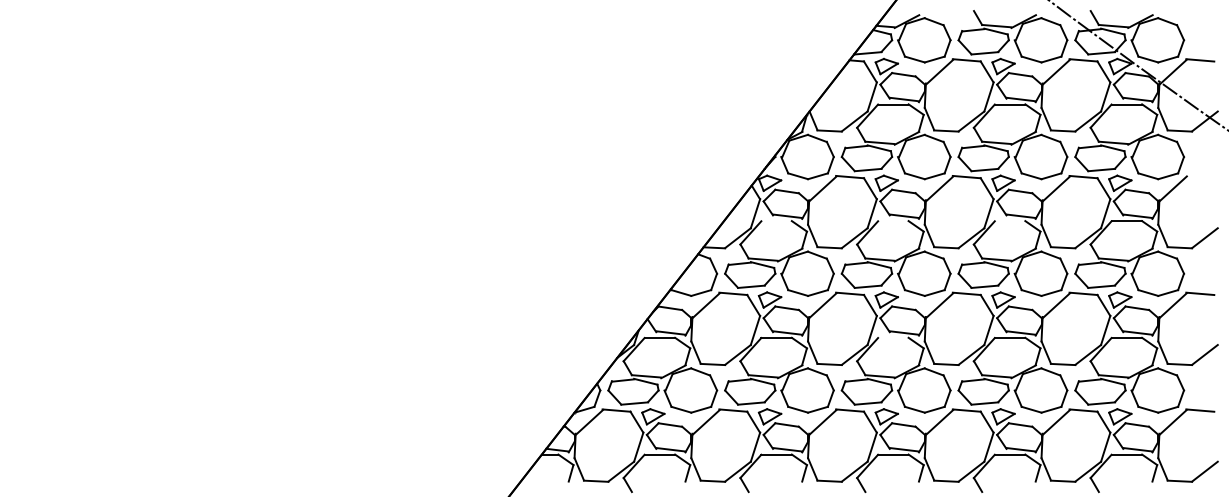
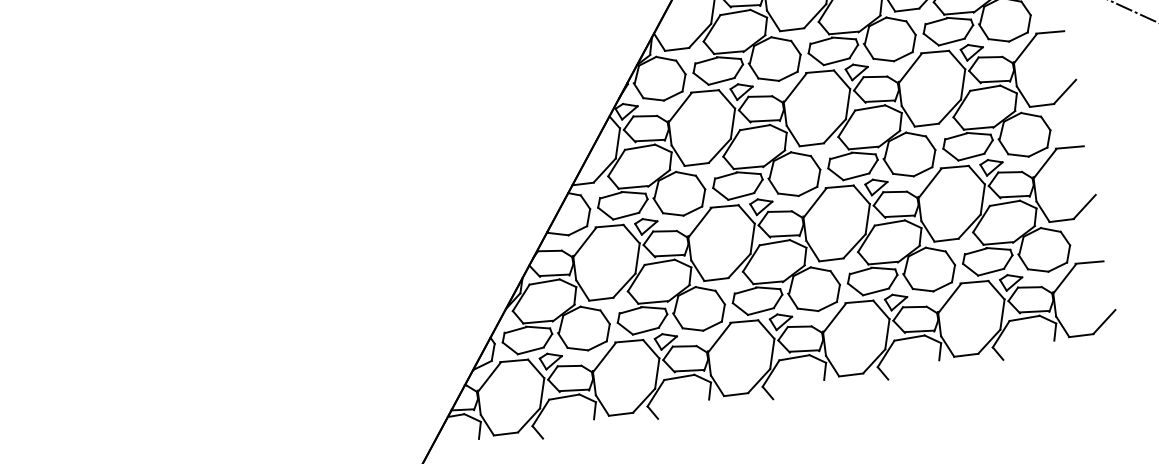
line: (1200, 176) -> (1050, 31), added
line: (776, 221) -> (639, 147), added
line: (893, 221) -> (755, 127), added
line: (1009, 221) -> (869, 108), added
line: (893, 338) -> (774, 243), added

